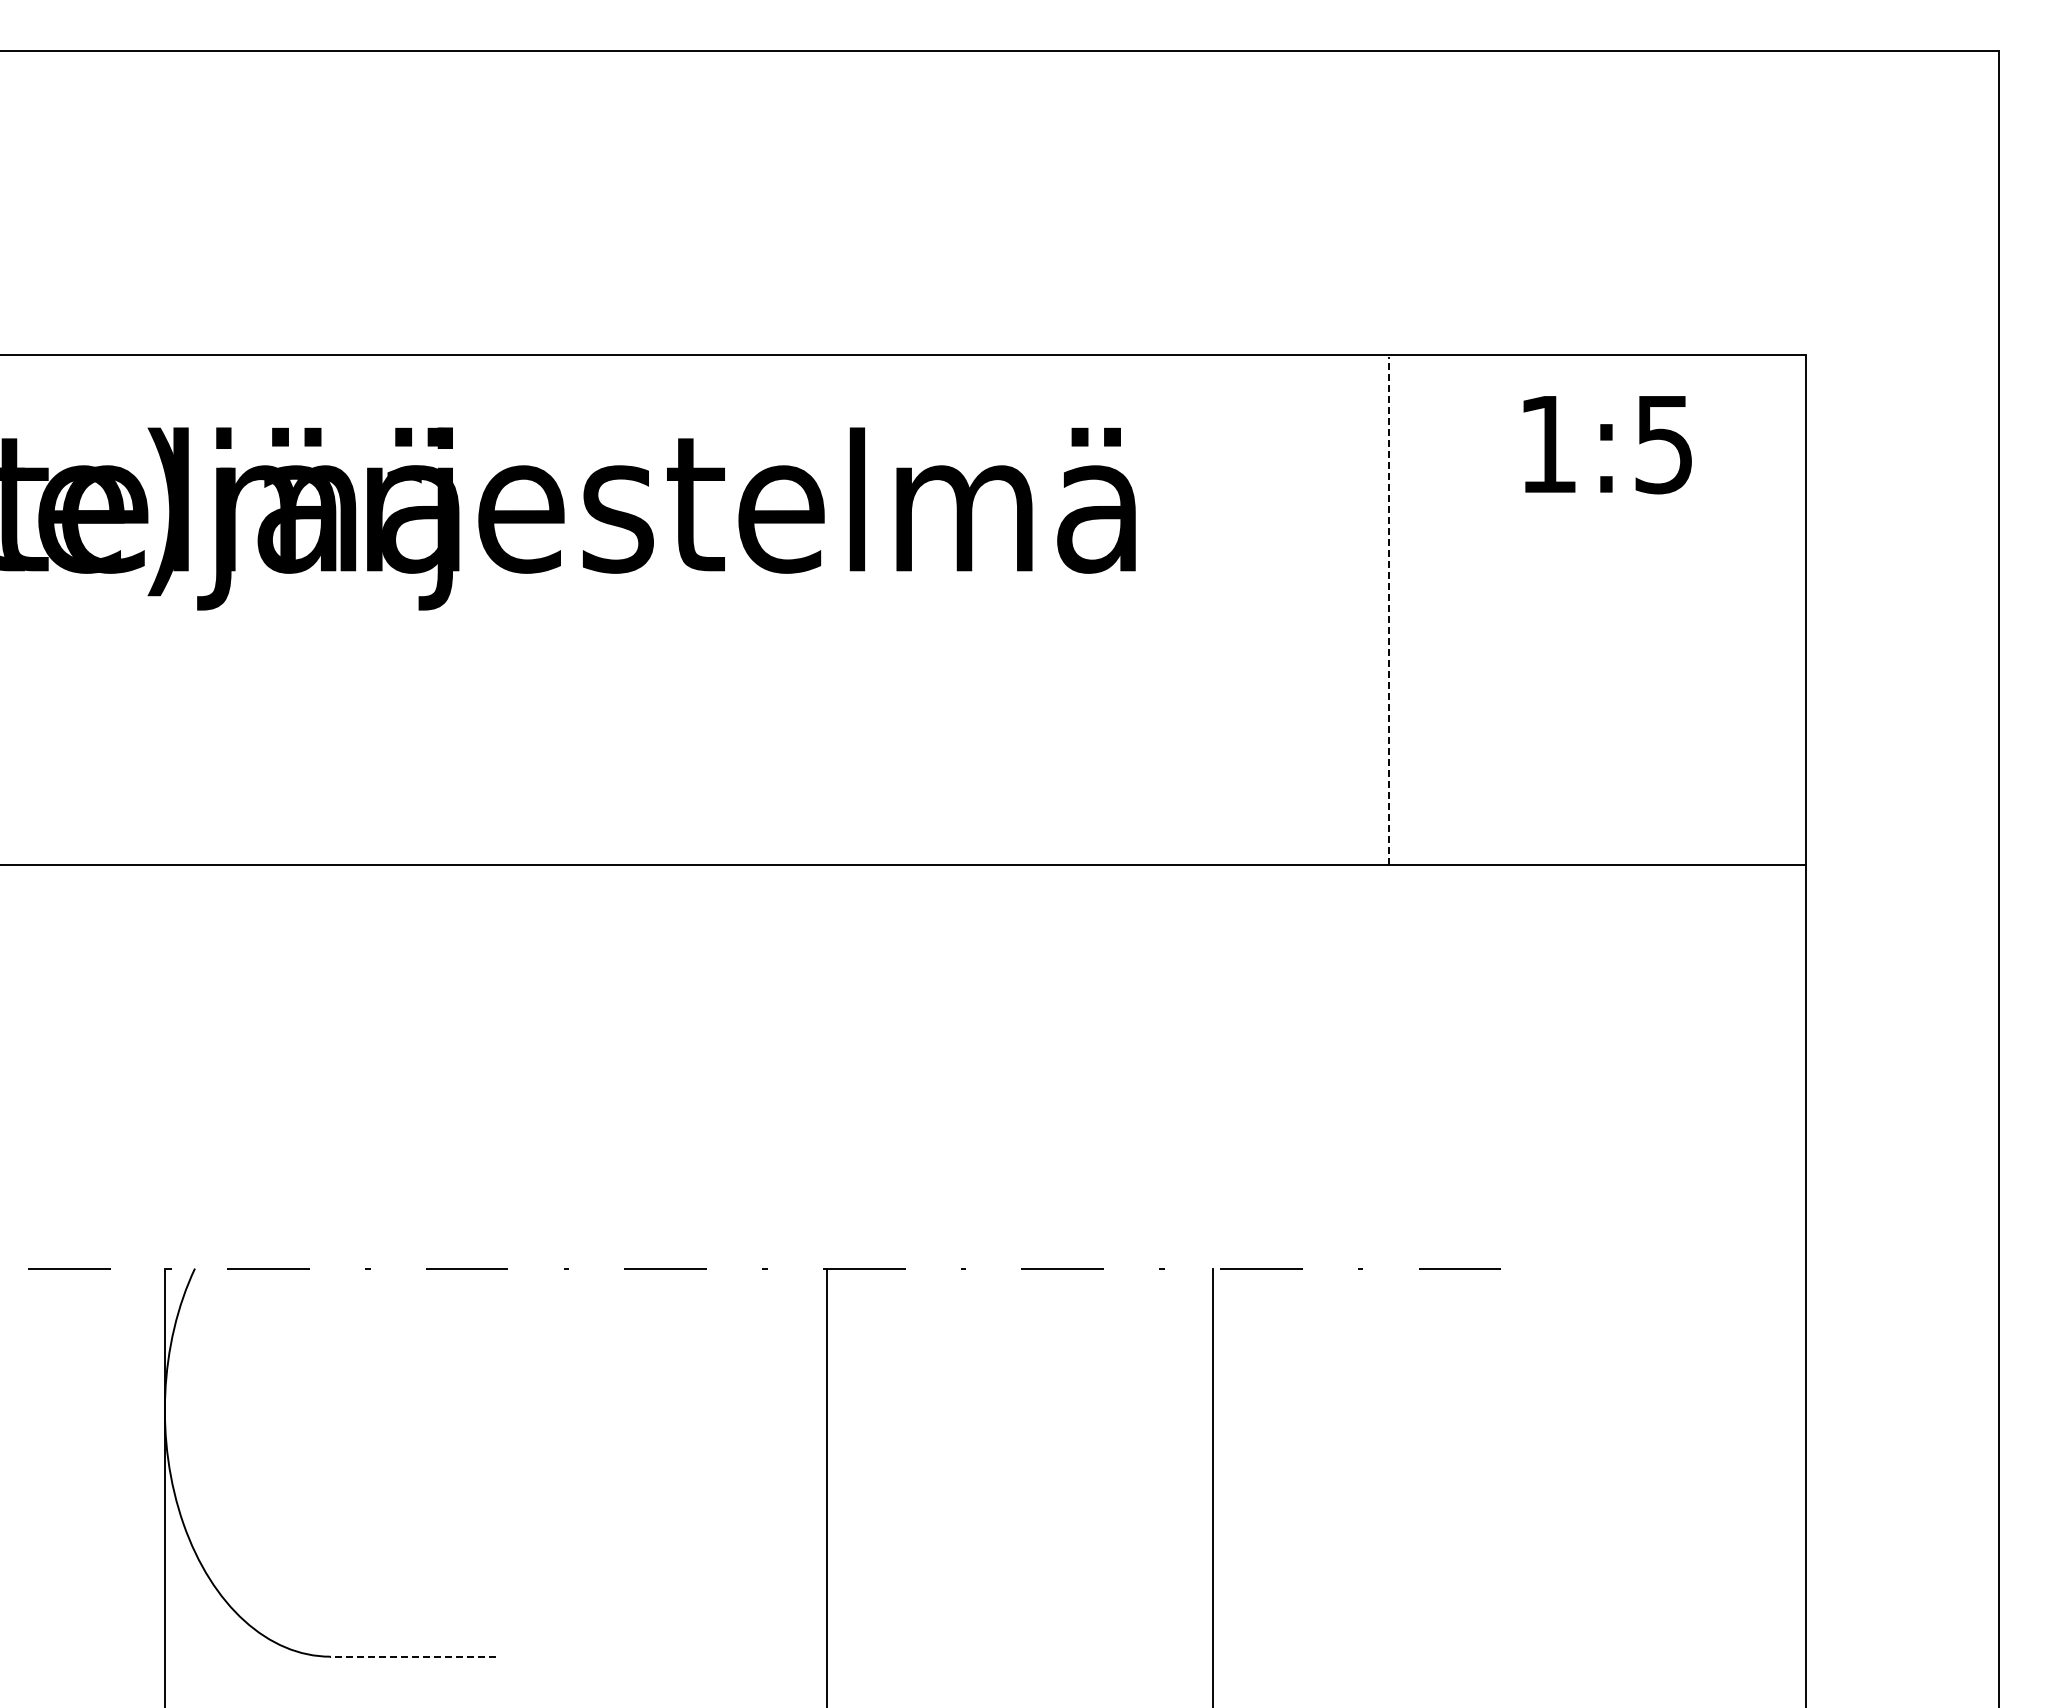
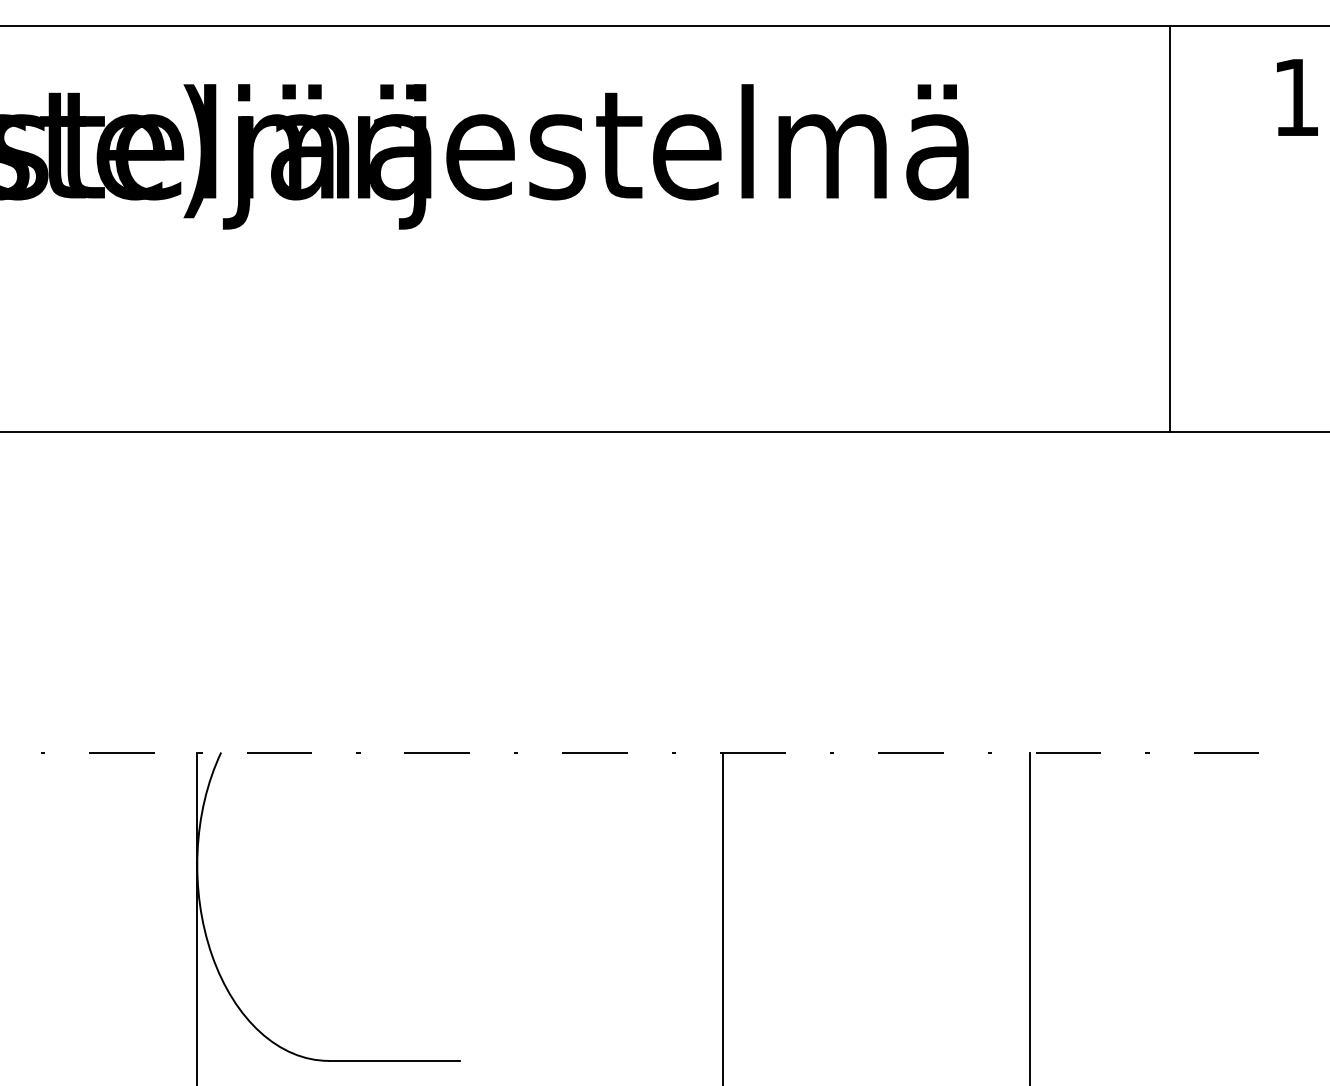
line: (1389, 610) -> (1170, 229), dashed -> solid
line: (413, 1656) -> (394, 1060), dashed -> solid

